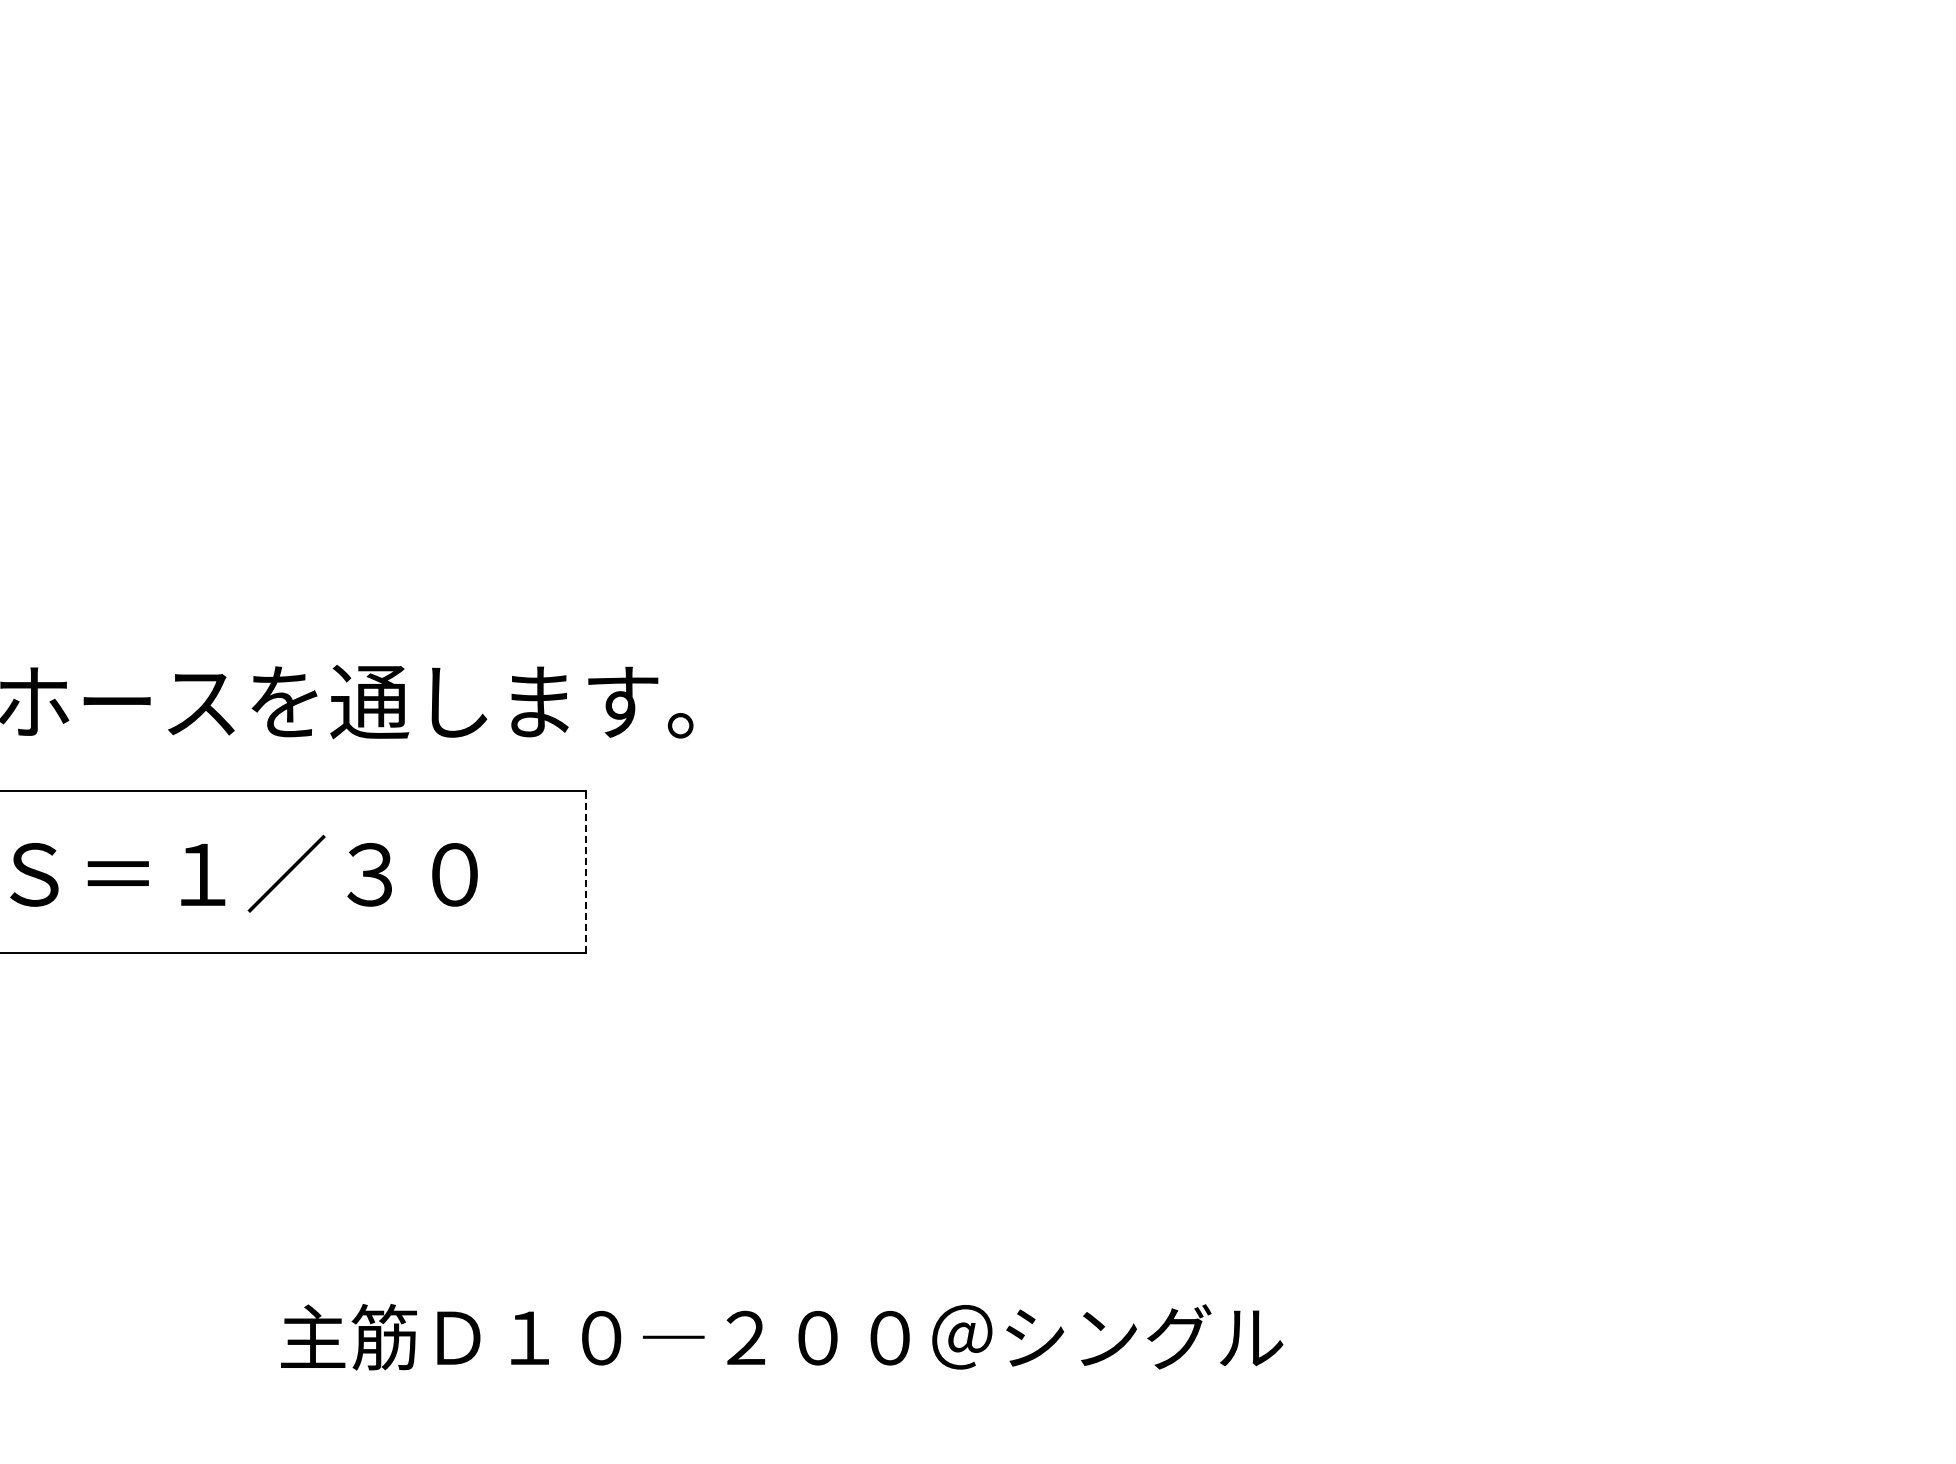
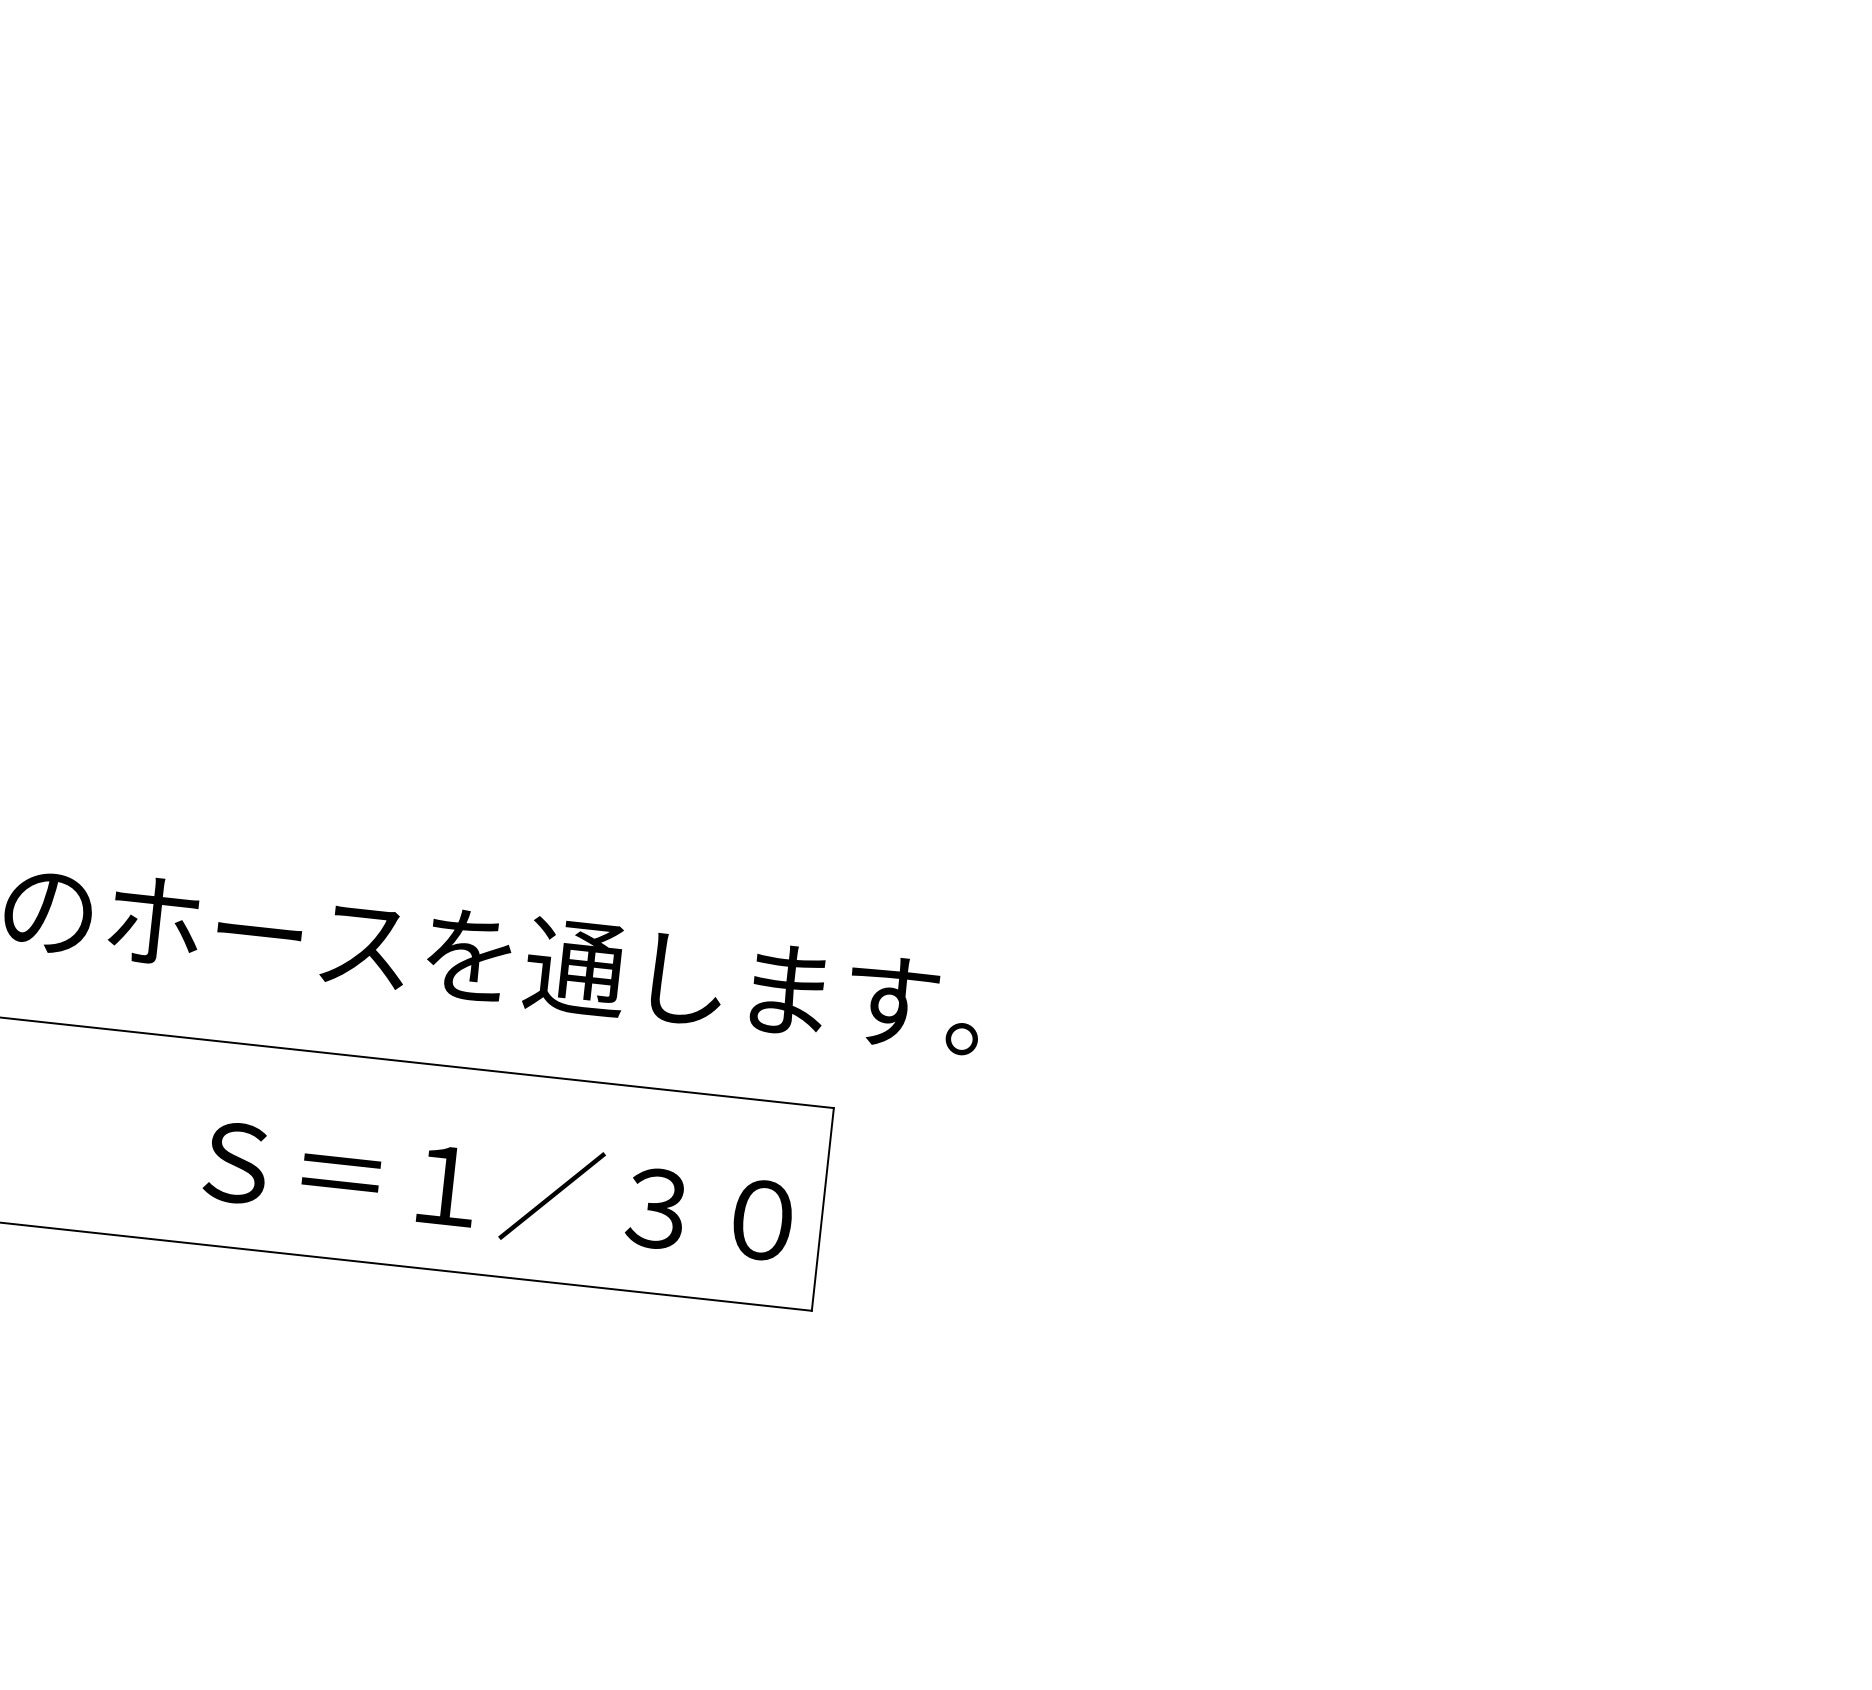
line: (585, 872) -> (822, 1209), dashed -> solid
text: (243, 873) -> (498, 1189), moved

